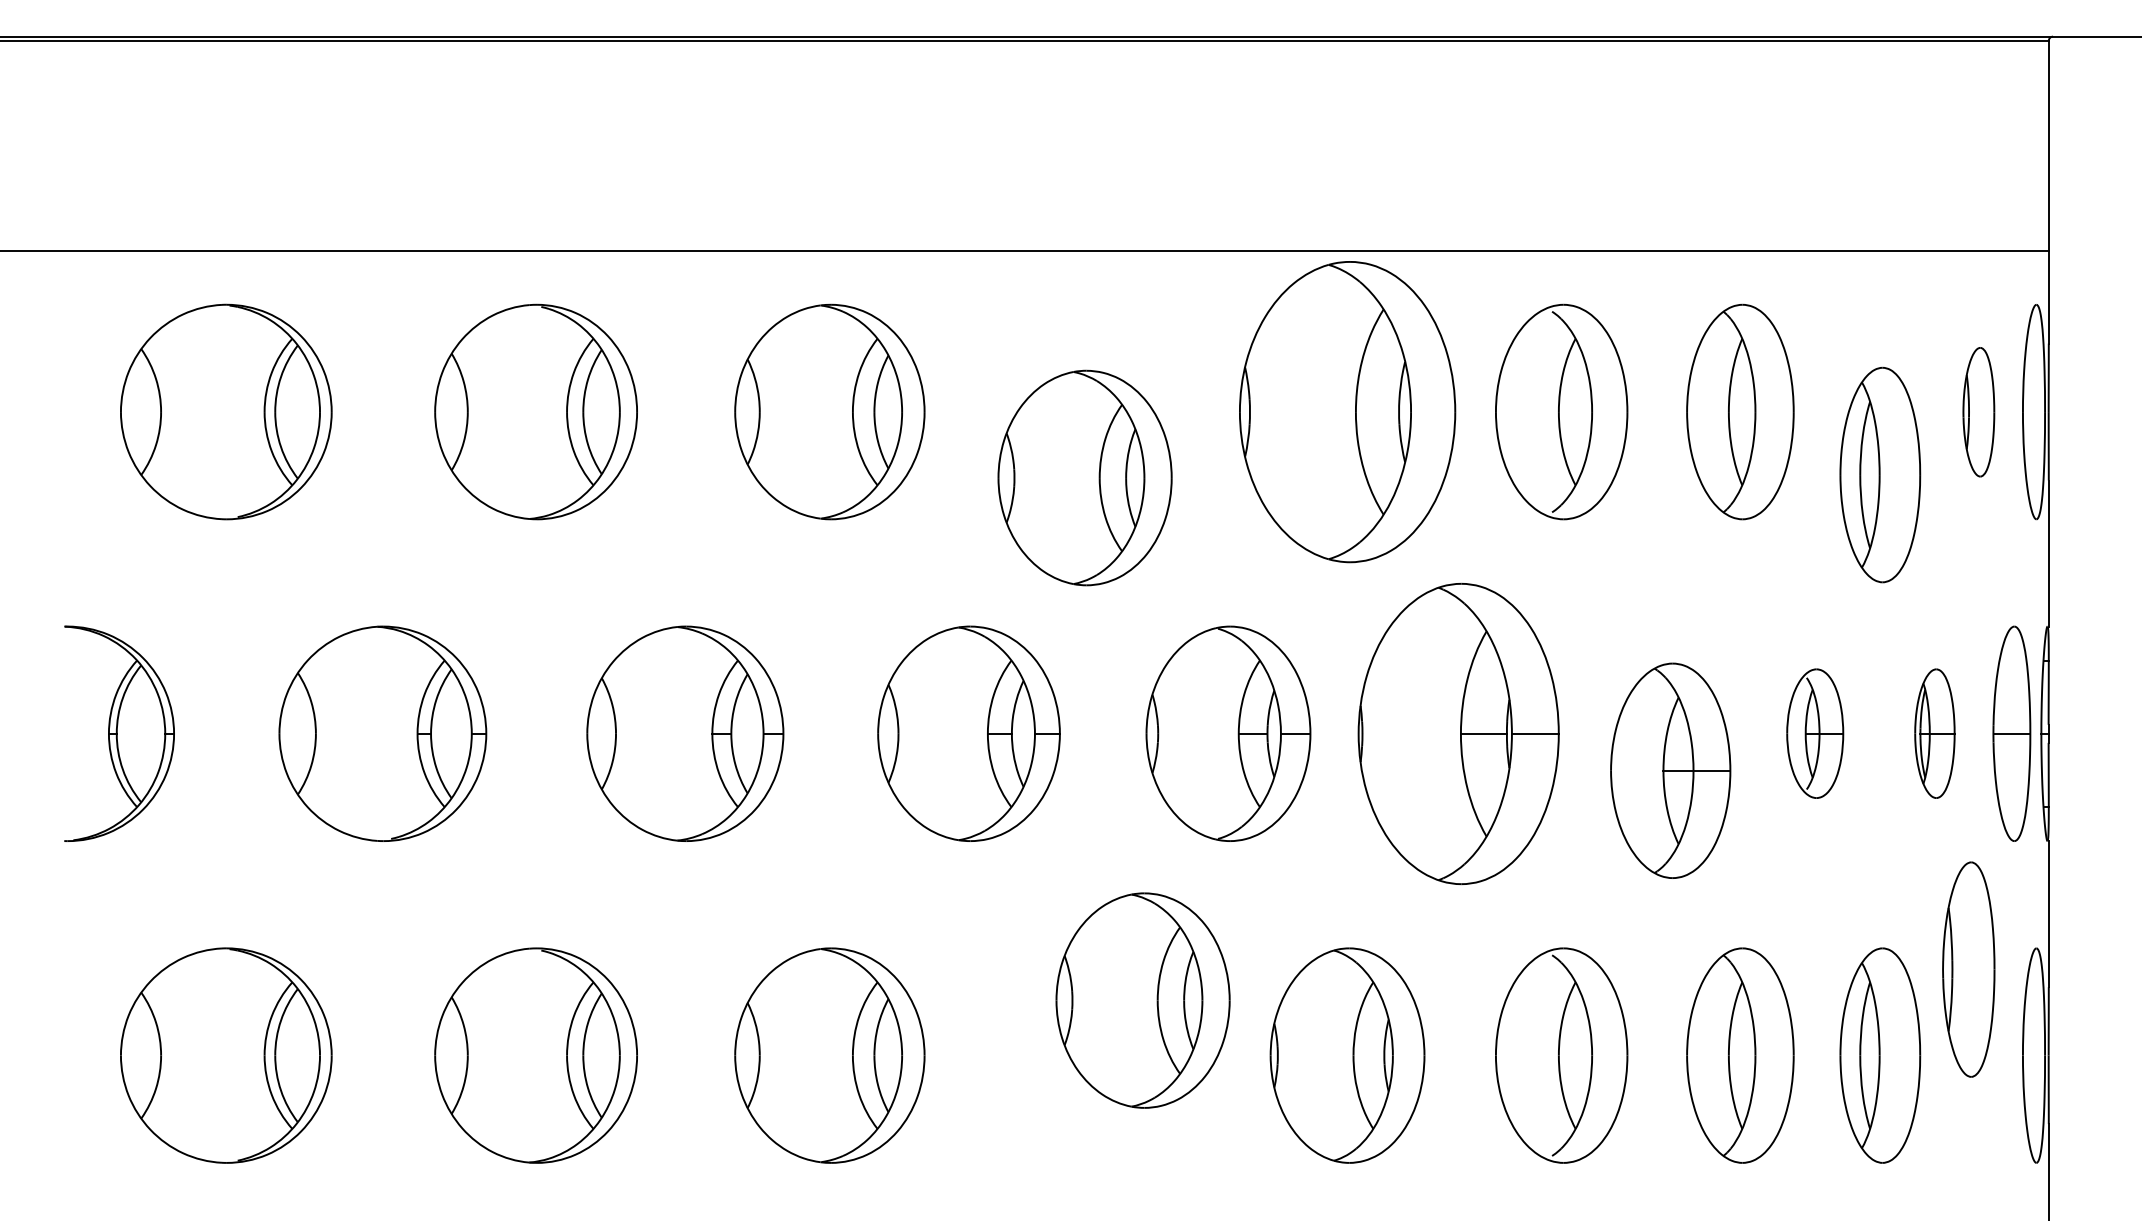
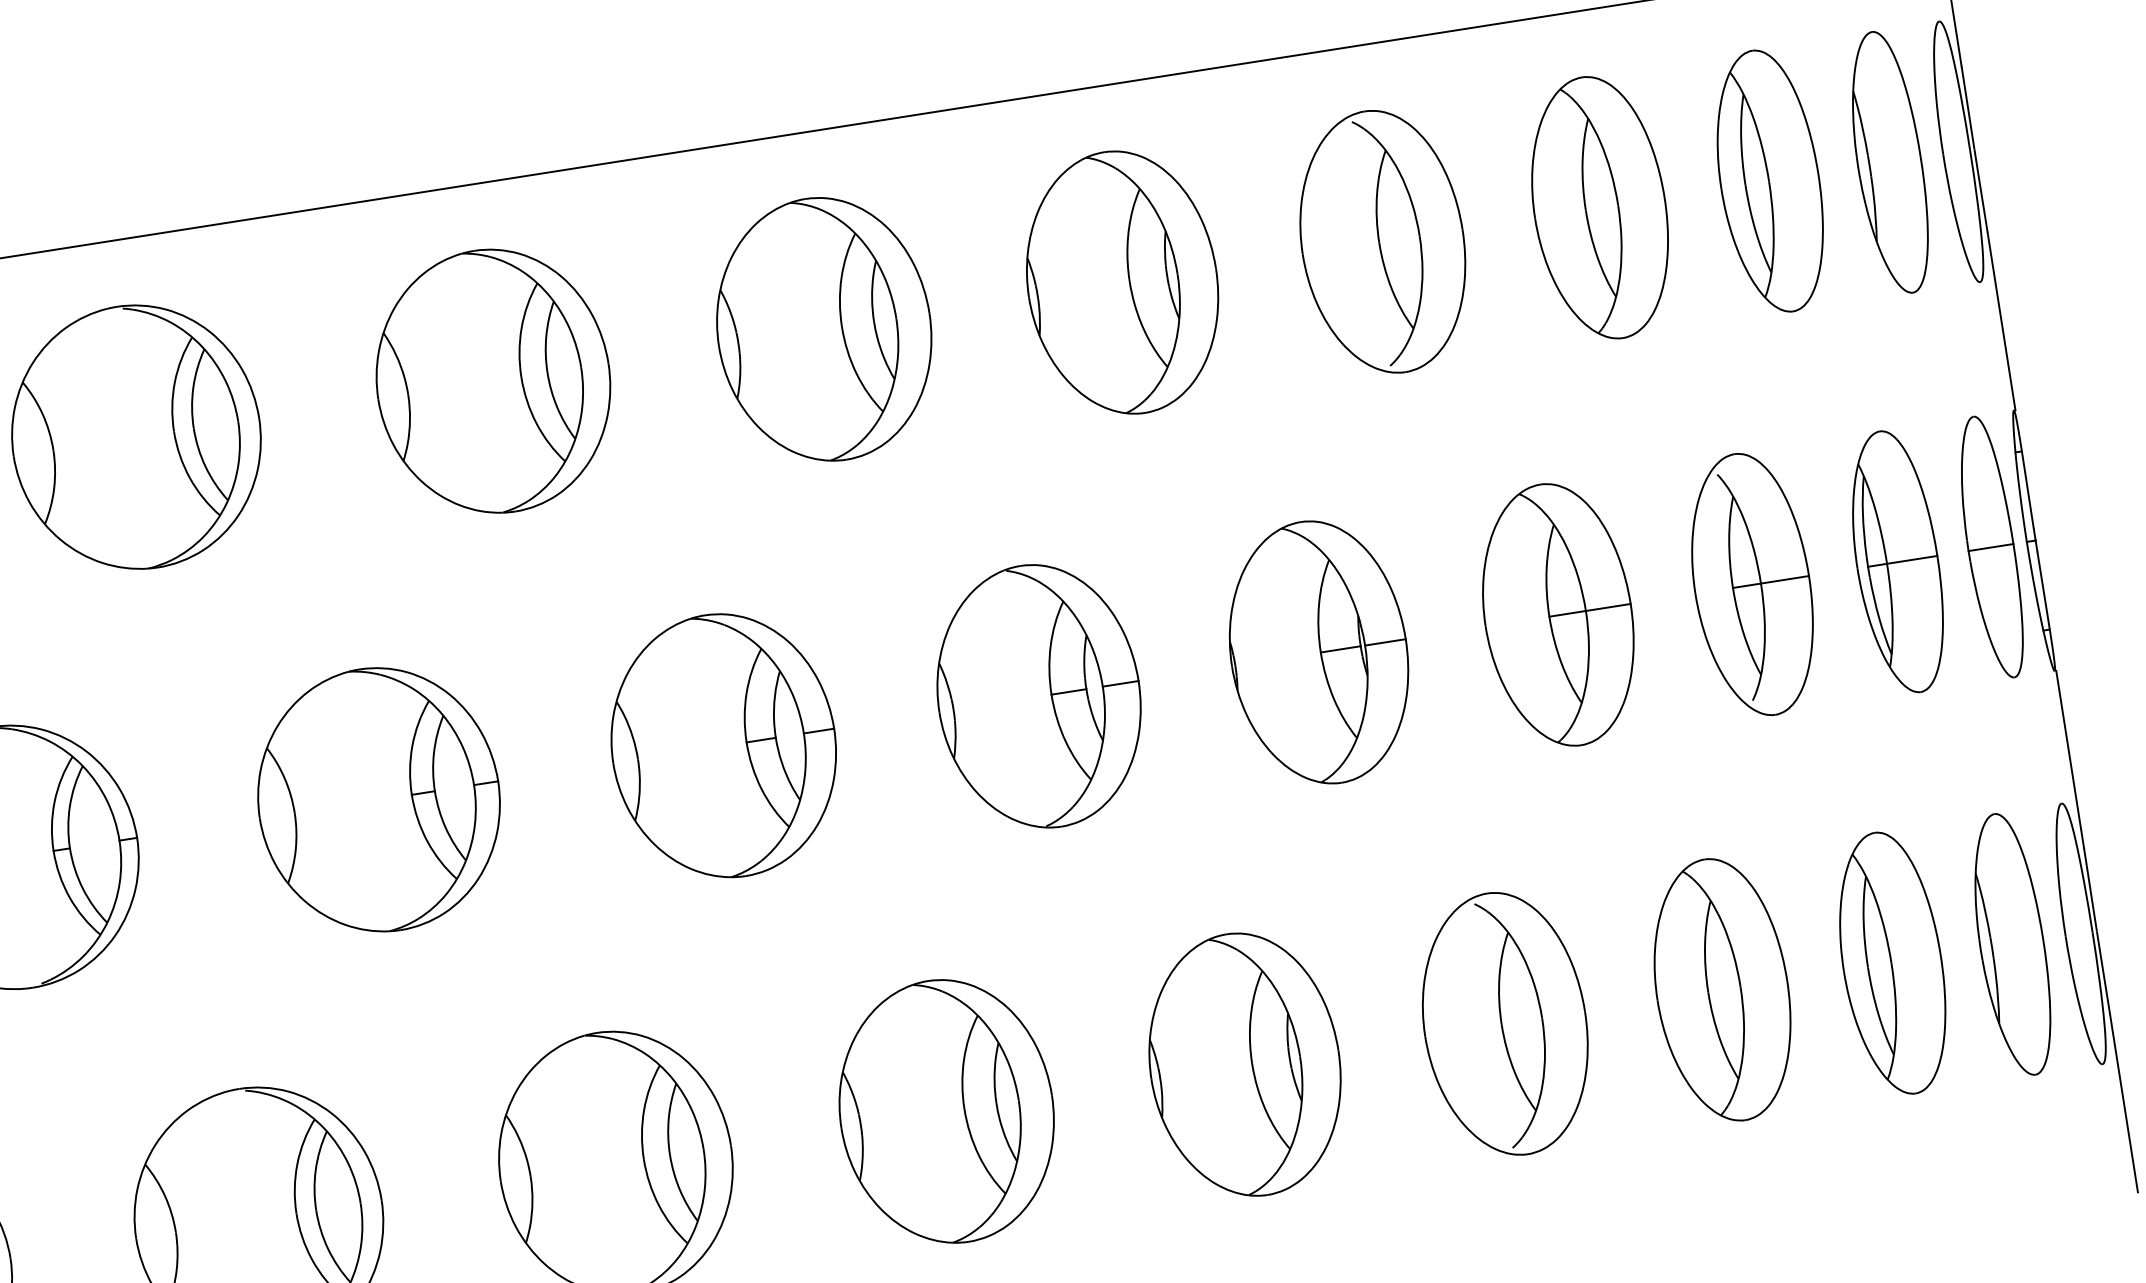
part: (1347, 411) -> (1122, 282), size x0.71
part: (1978, 412) -> (1889, 163), size x1.67
part: (1880, 474) -> (1770, 180), moved
part: (1084, 477) -> (823, 329), moved
part: (1458, 733) -> (1318, 652), size x0.71
part: (1814, 733) -> (1751, 584), size x1.67
part: (1934, 733) -> (1896, 561), size x1.67
part: (1670, 770) -> (1557, 614), moved
part: (1968, 969) -> (2011, 944), moved
part: (1142, 1000) -> (945, 1111), moved

